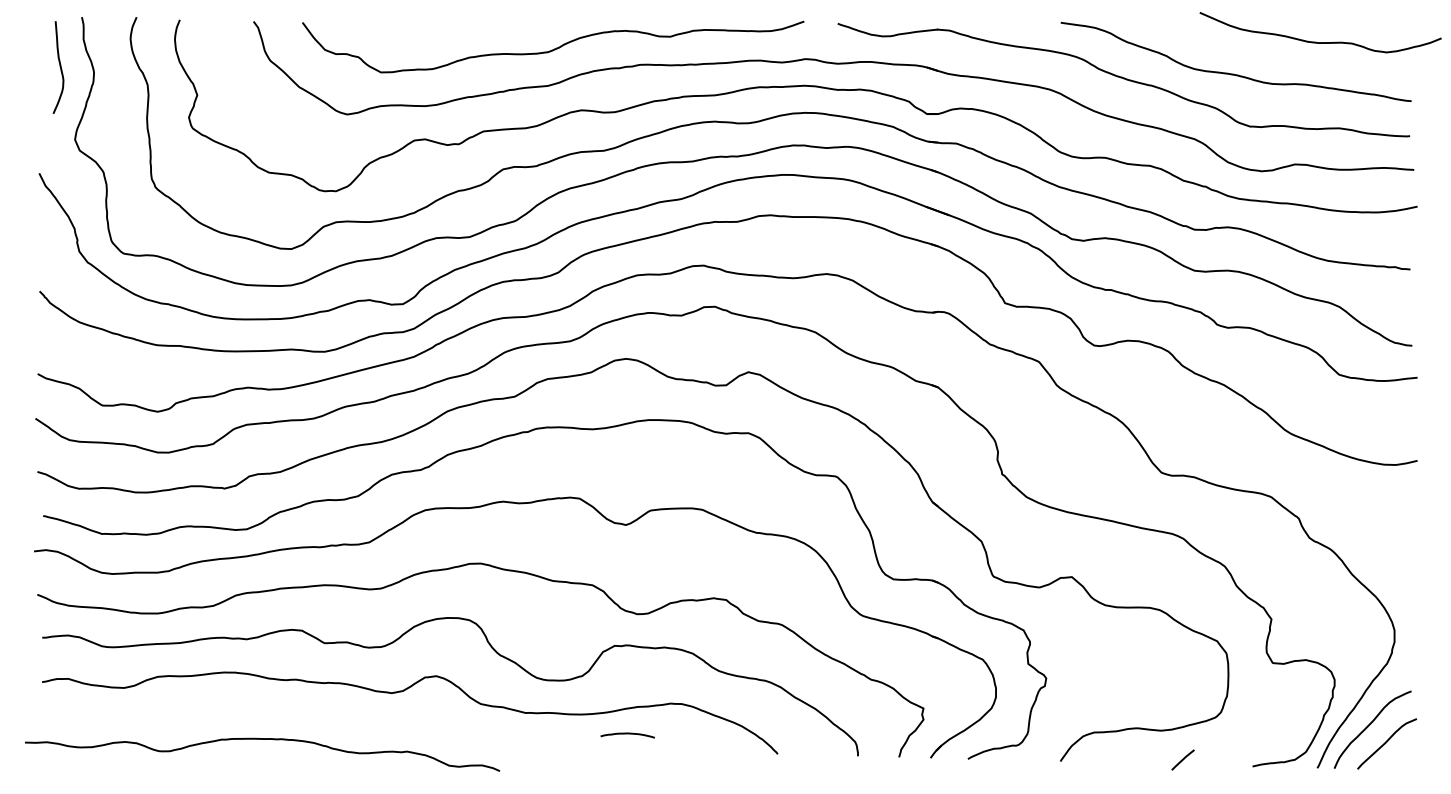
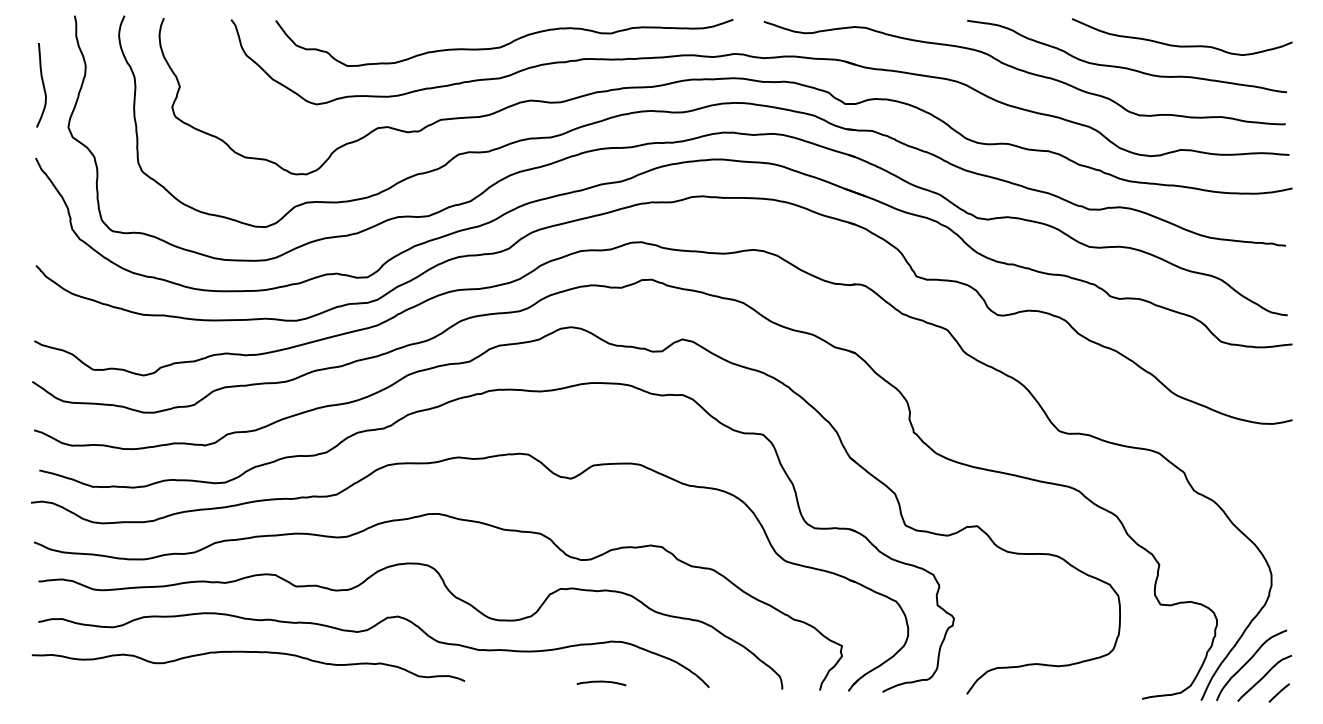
curve: (1316, 41) -> (1178, 45), moved
curve: (59, 66) -> (42, 84), moved
curve: (627, 734) -> (601, 682), moved
curve: (262, 739) -> (248, 652), moved
line: (1182, 759) -> (1278, 692), moved

